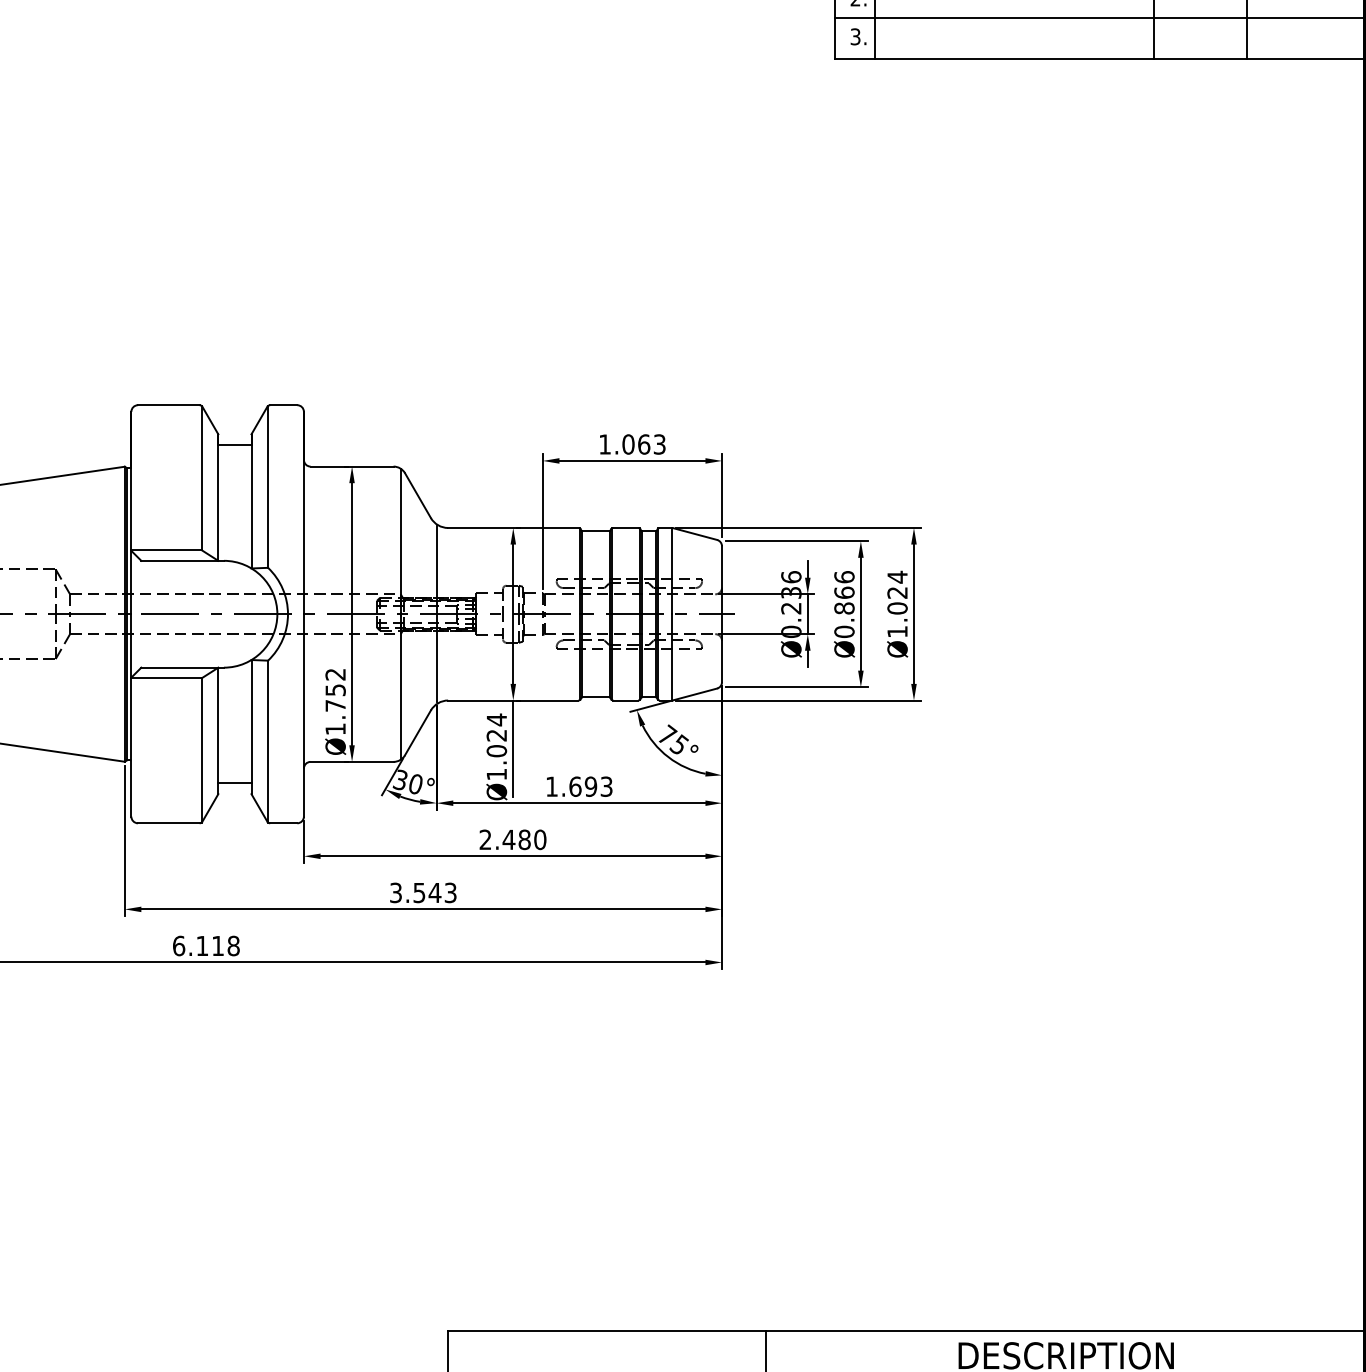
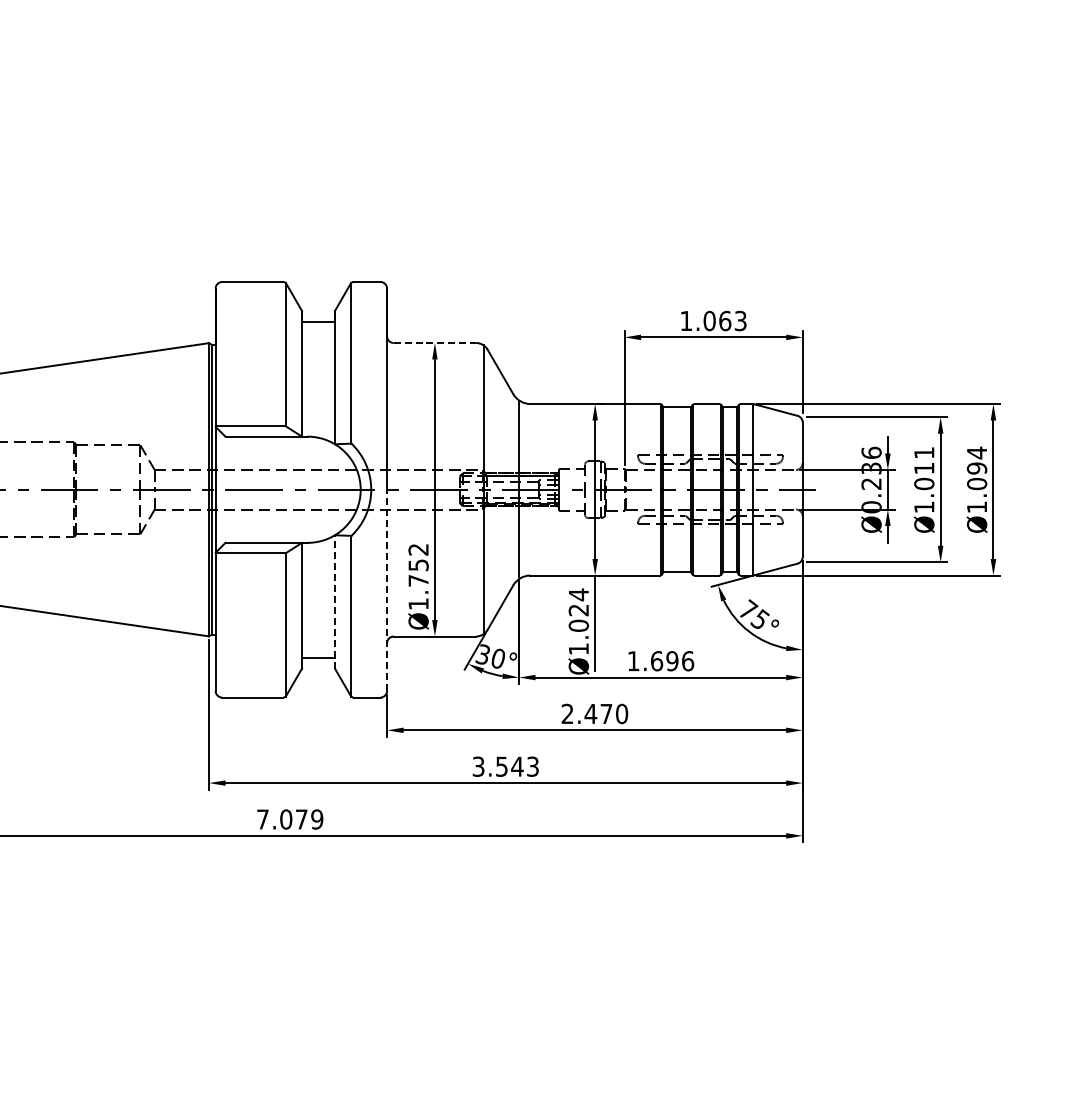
line: (352, 466) -> (435, 342), solid -> dashed
text: (897, 592) -> (977, 468), Ø1.024 -> Ø1.094
text: (844, 604) -> (924, 480), Ø0.866 -> Ø1.011
line: (303, 714) -> (386, 589), solid -> dashed
line: (251, 726) -> (334, 601), solid -> dashed
text: (606, 786) -> (687, 660), 1.693 -> 1.696
text: (524, 839) -> (606, 713), 2.480 -> 2.470
text: (206, 945) -> (290, 818), 6.118 -> 7.079

